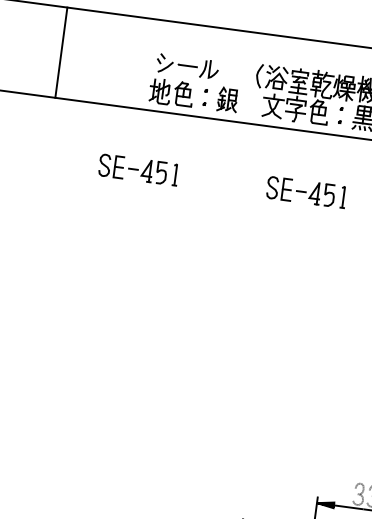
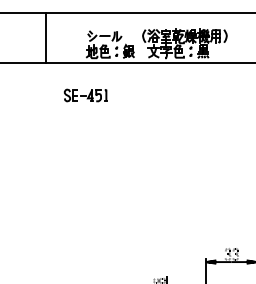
line: (60, 51) -> (45, 37), moved
part: (305, 192) -> (177, 95), removed

